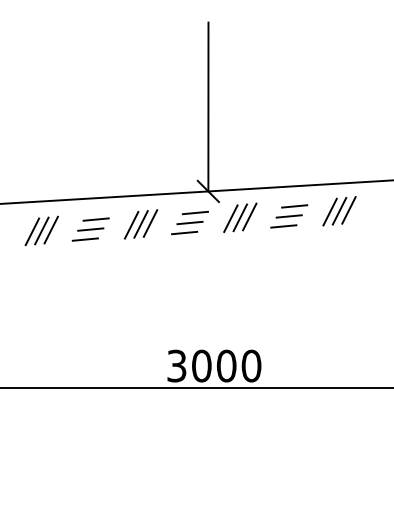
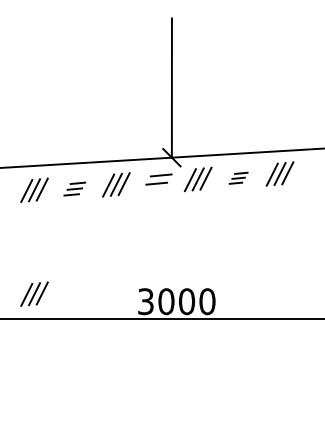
part: (289, 216) -> (238, 178), size x0.6
part: (90, 229) -> (74, 189), size x0.7
line: (184, 232) -> (152, 191), removed
part: (41, 356) -> (34, 293), added

